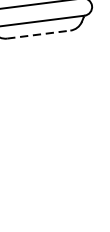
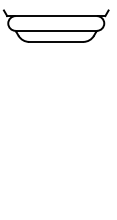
line: (38, 34) -> (56, 41), dashed -> solid

